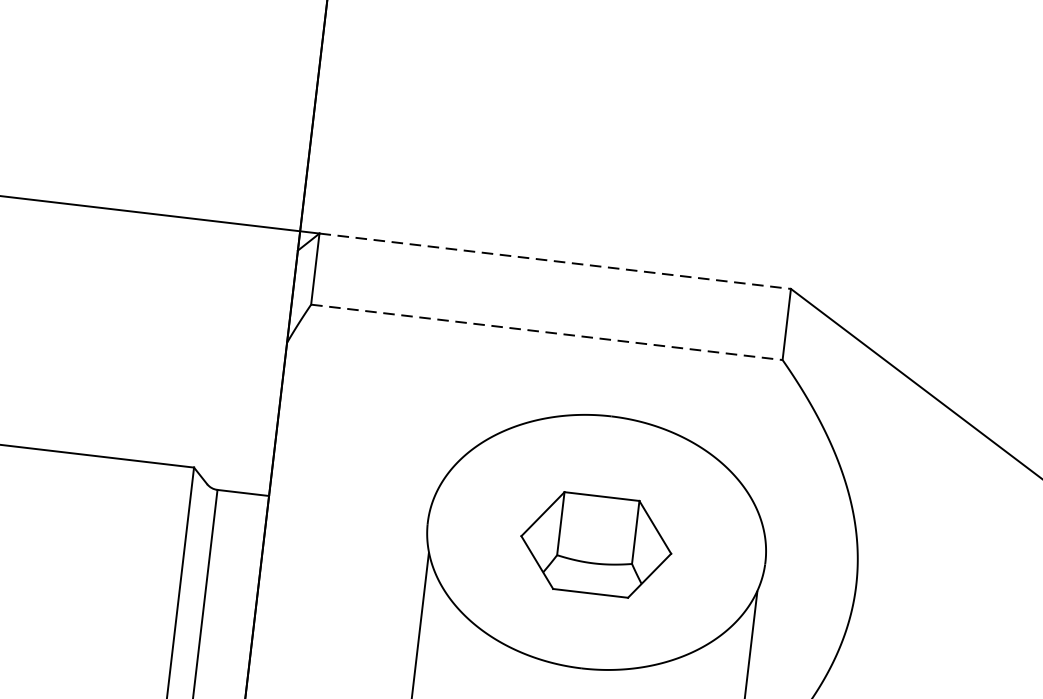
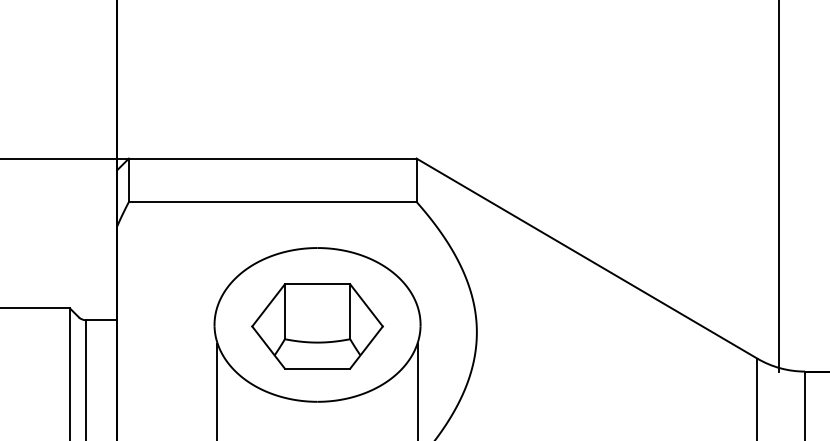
line: (554, 261) -> (272, 158), dashed -> solid
line: (546, 333) -> (272, 202), dashed -> solid
part: (596, 544) -> (317, 326), size x1.43

